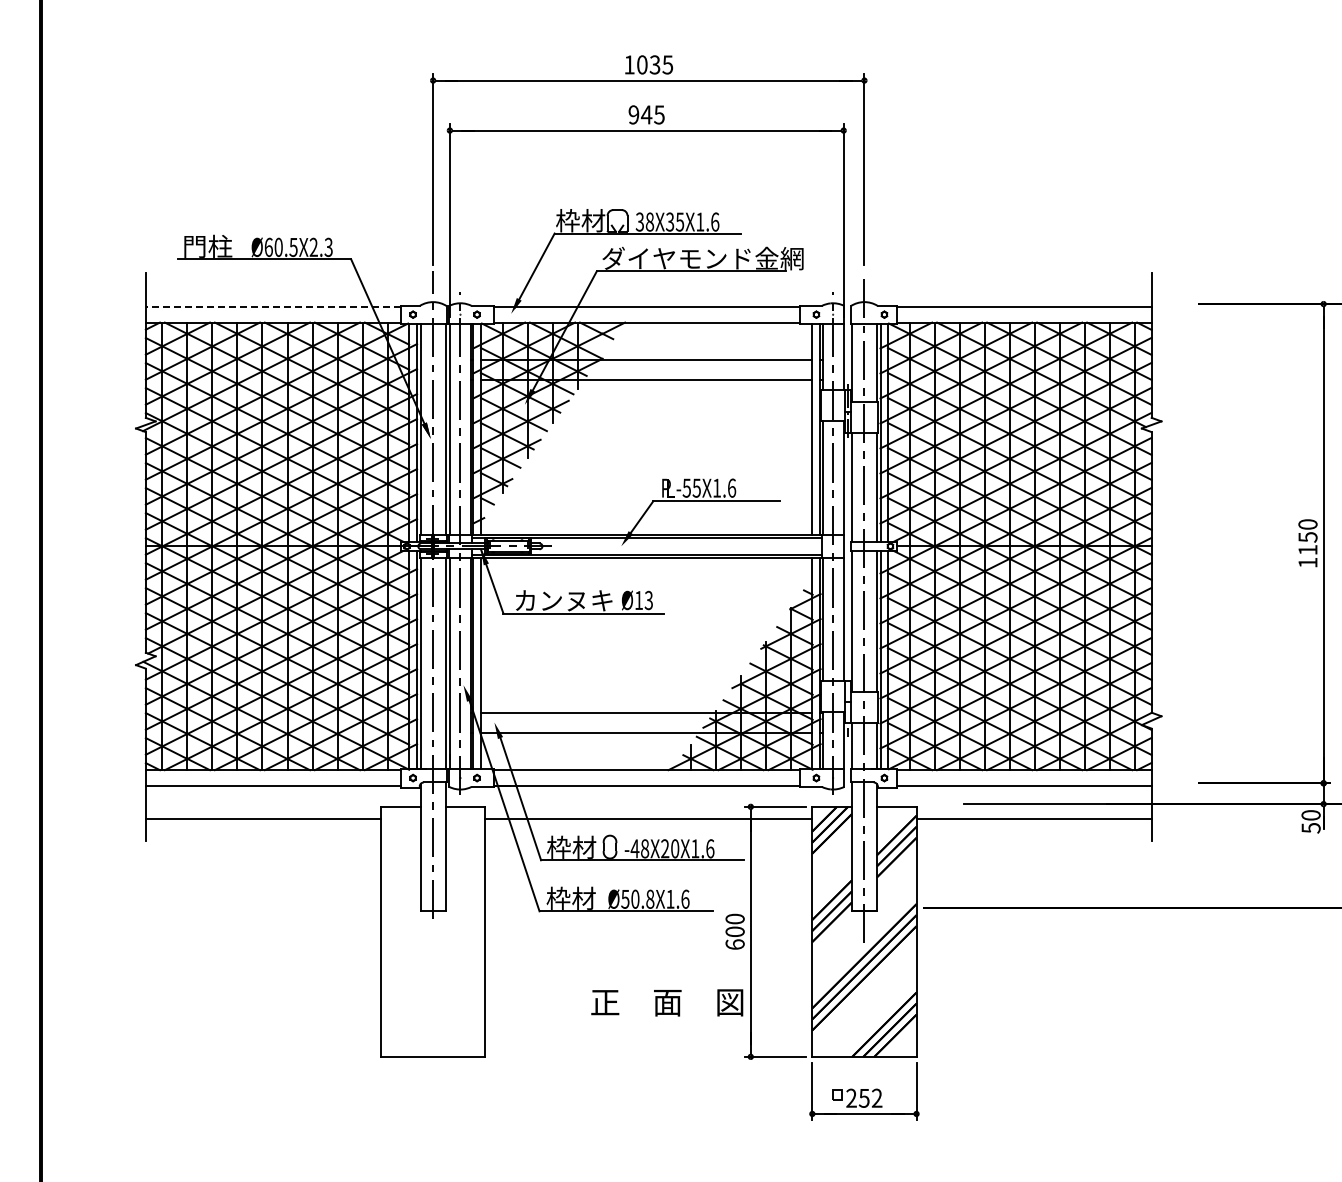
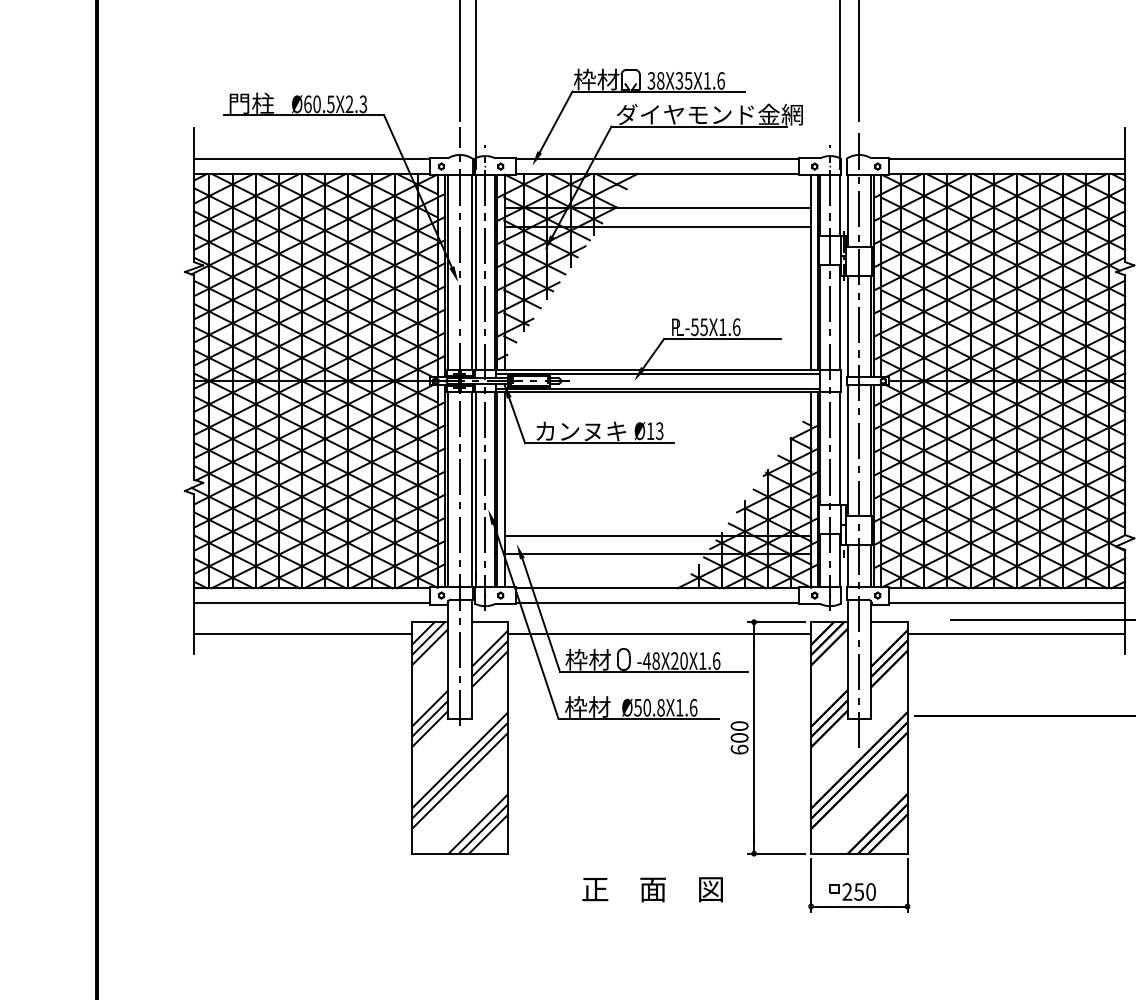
line: (272, 306) -> (311, 159), dashed -> solid
hatch: (433, 931) -> (460, 737), added
text: (667, 1002) -> (652, 889), moved
text: (876, 1097) -> (870, 891), 252 -> 250

